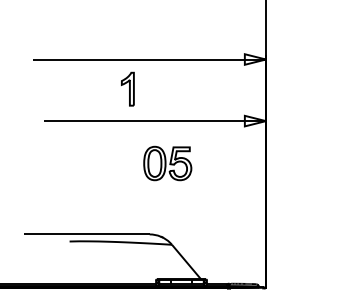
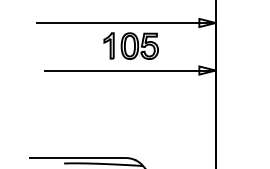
part: (167, 163) -> (139, 46), moved

